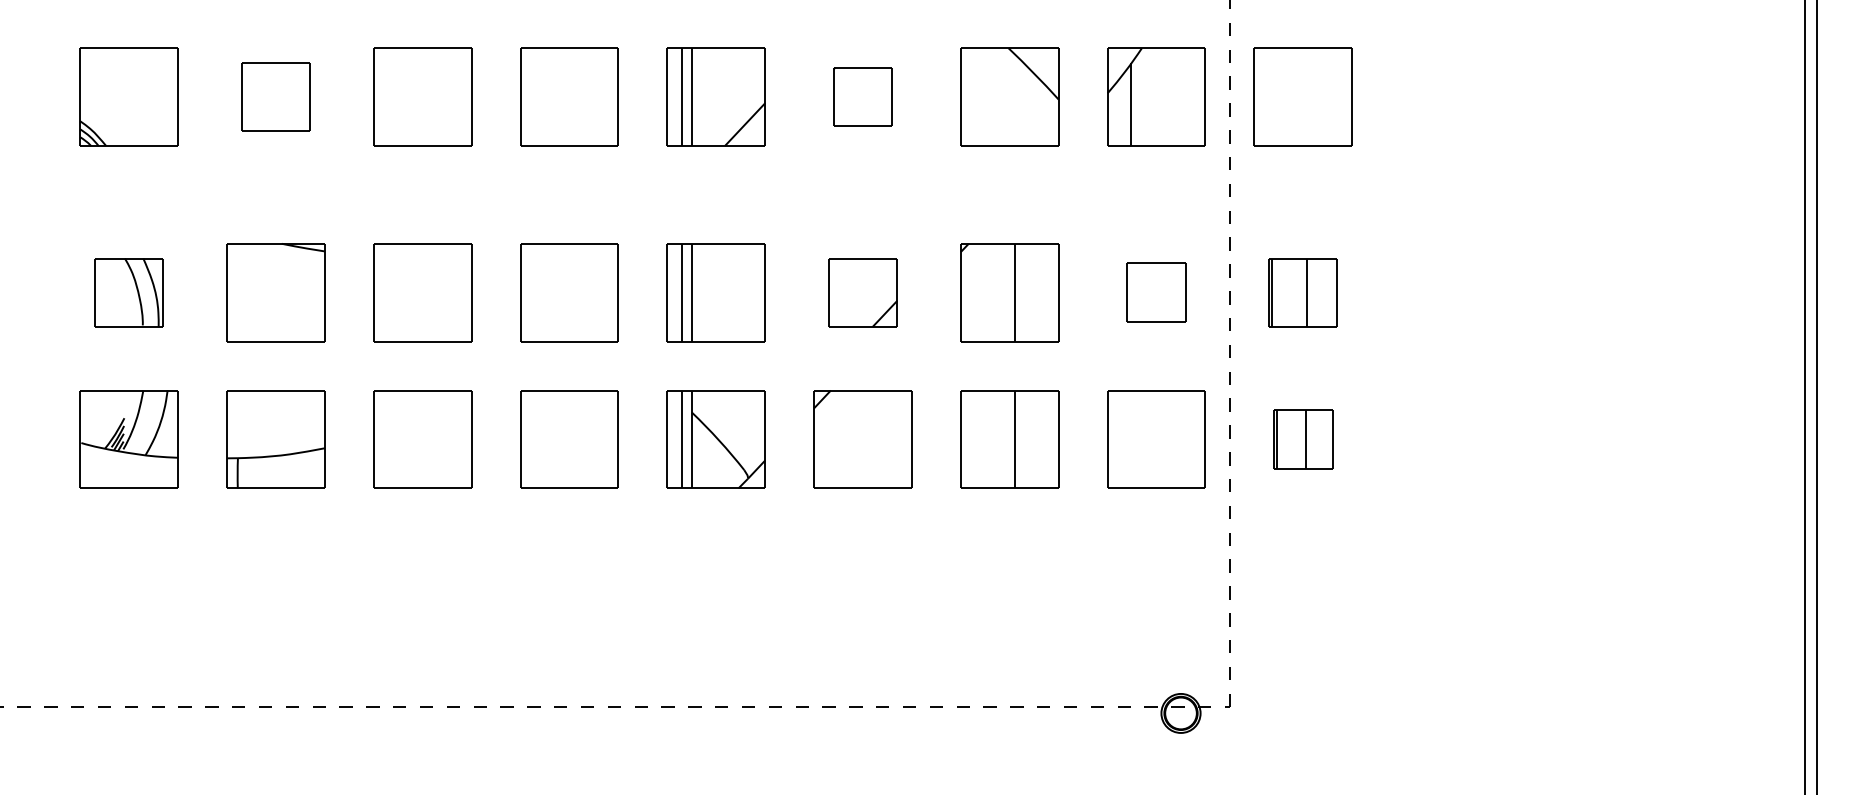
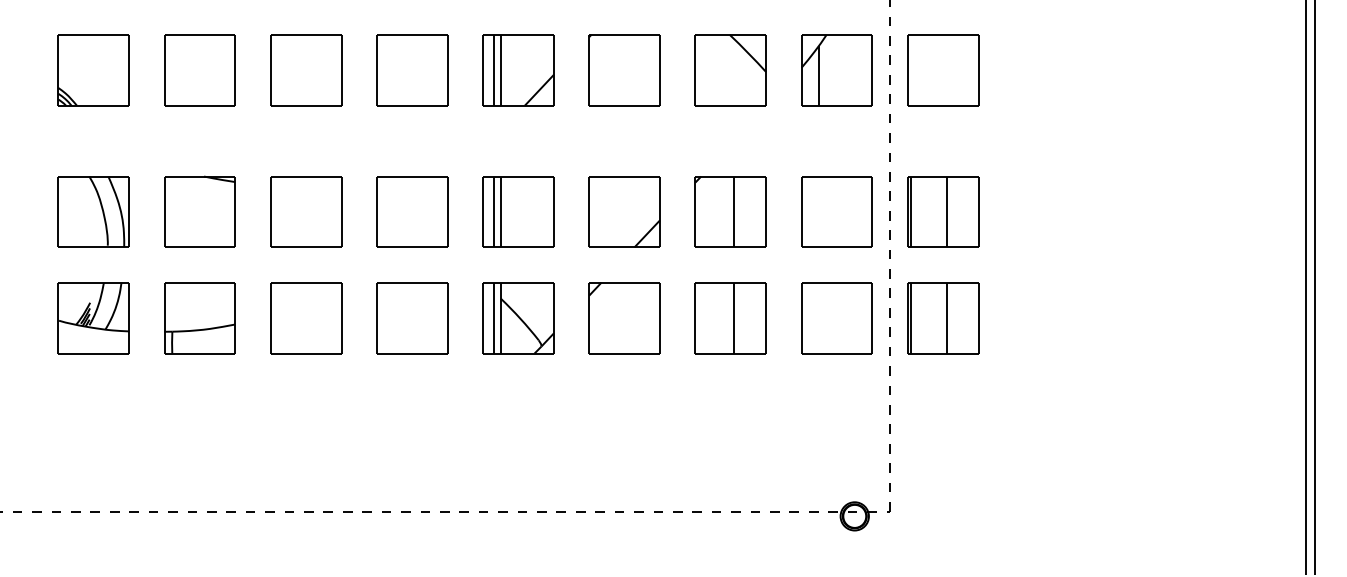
part: (275, 96) -> (199, 69), size x1.43
part: (862, 96) -> (624, 69), size x1.67
part: (128, 292) -> (93, 211), size x1.43
part: (862, 292) -> (624, 211), size x1.43
part: (1156, 292) -> (837, 211), size x1.67
part: (1302, 292) -> (942, 211), size x1.43
part: (1302, 439) -> (942, 318), size x1.67

